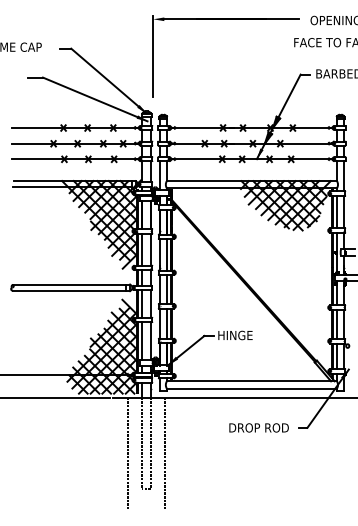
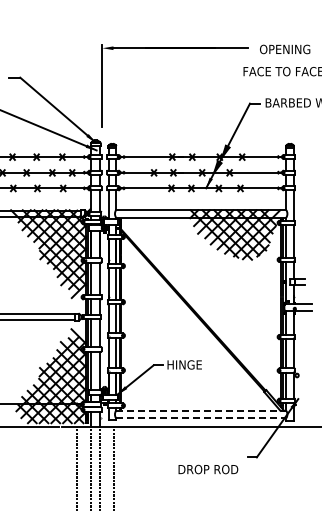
line: (251, 381) -> (200, 411), solid -> dashed
line: (251, 388) -> (200, 418), solid -> dashed
text: (258, 427) -> (207, 469), moved

